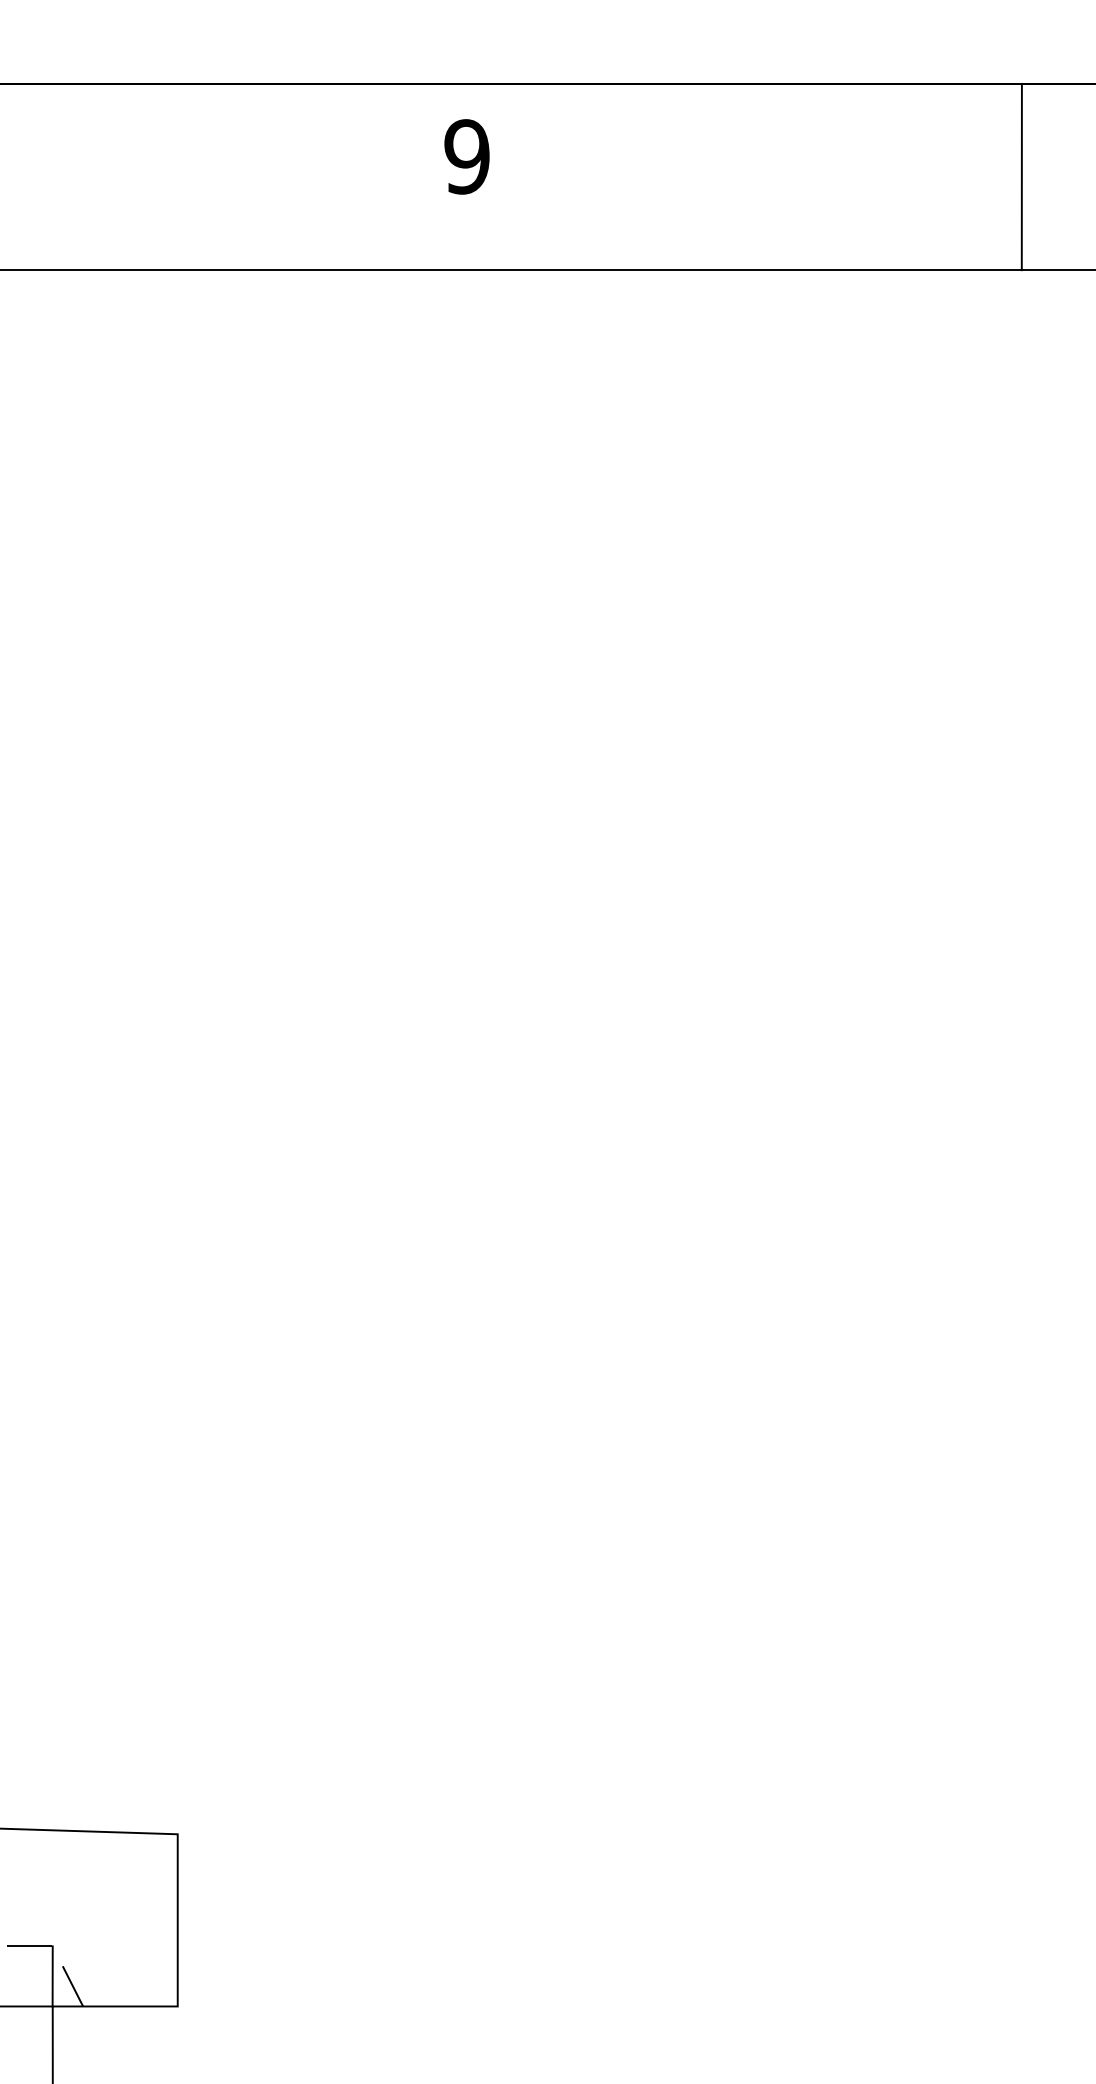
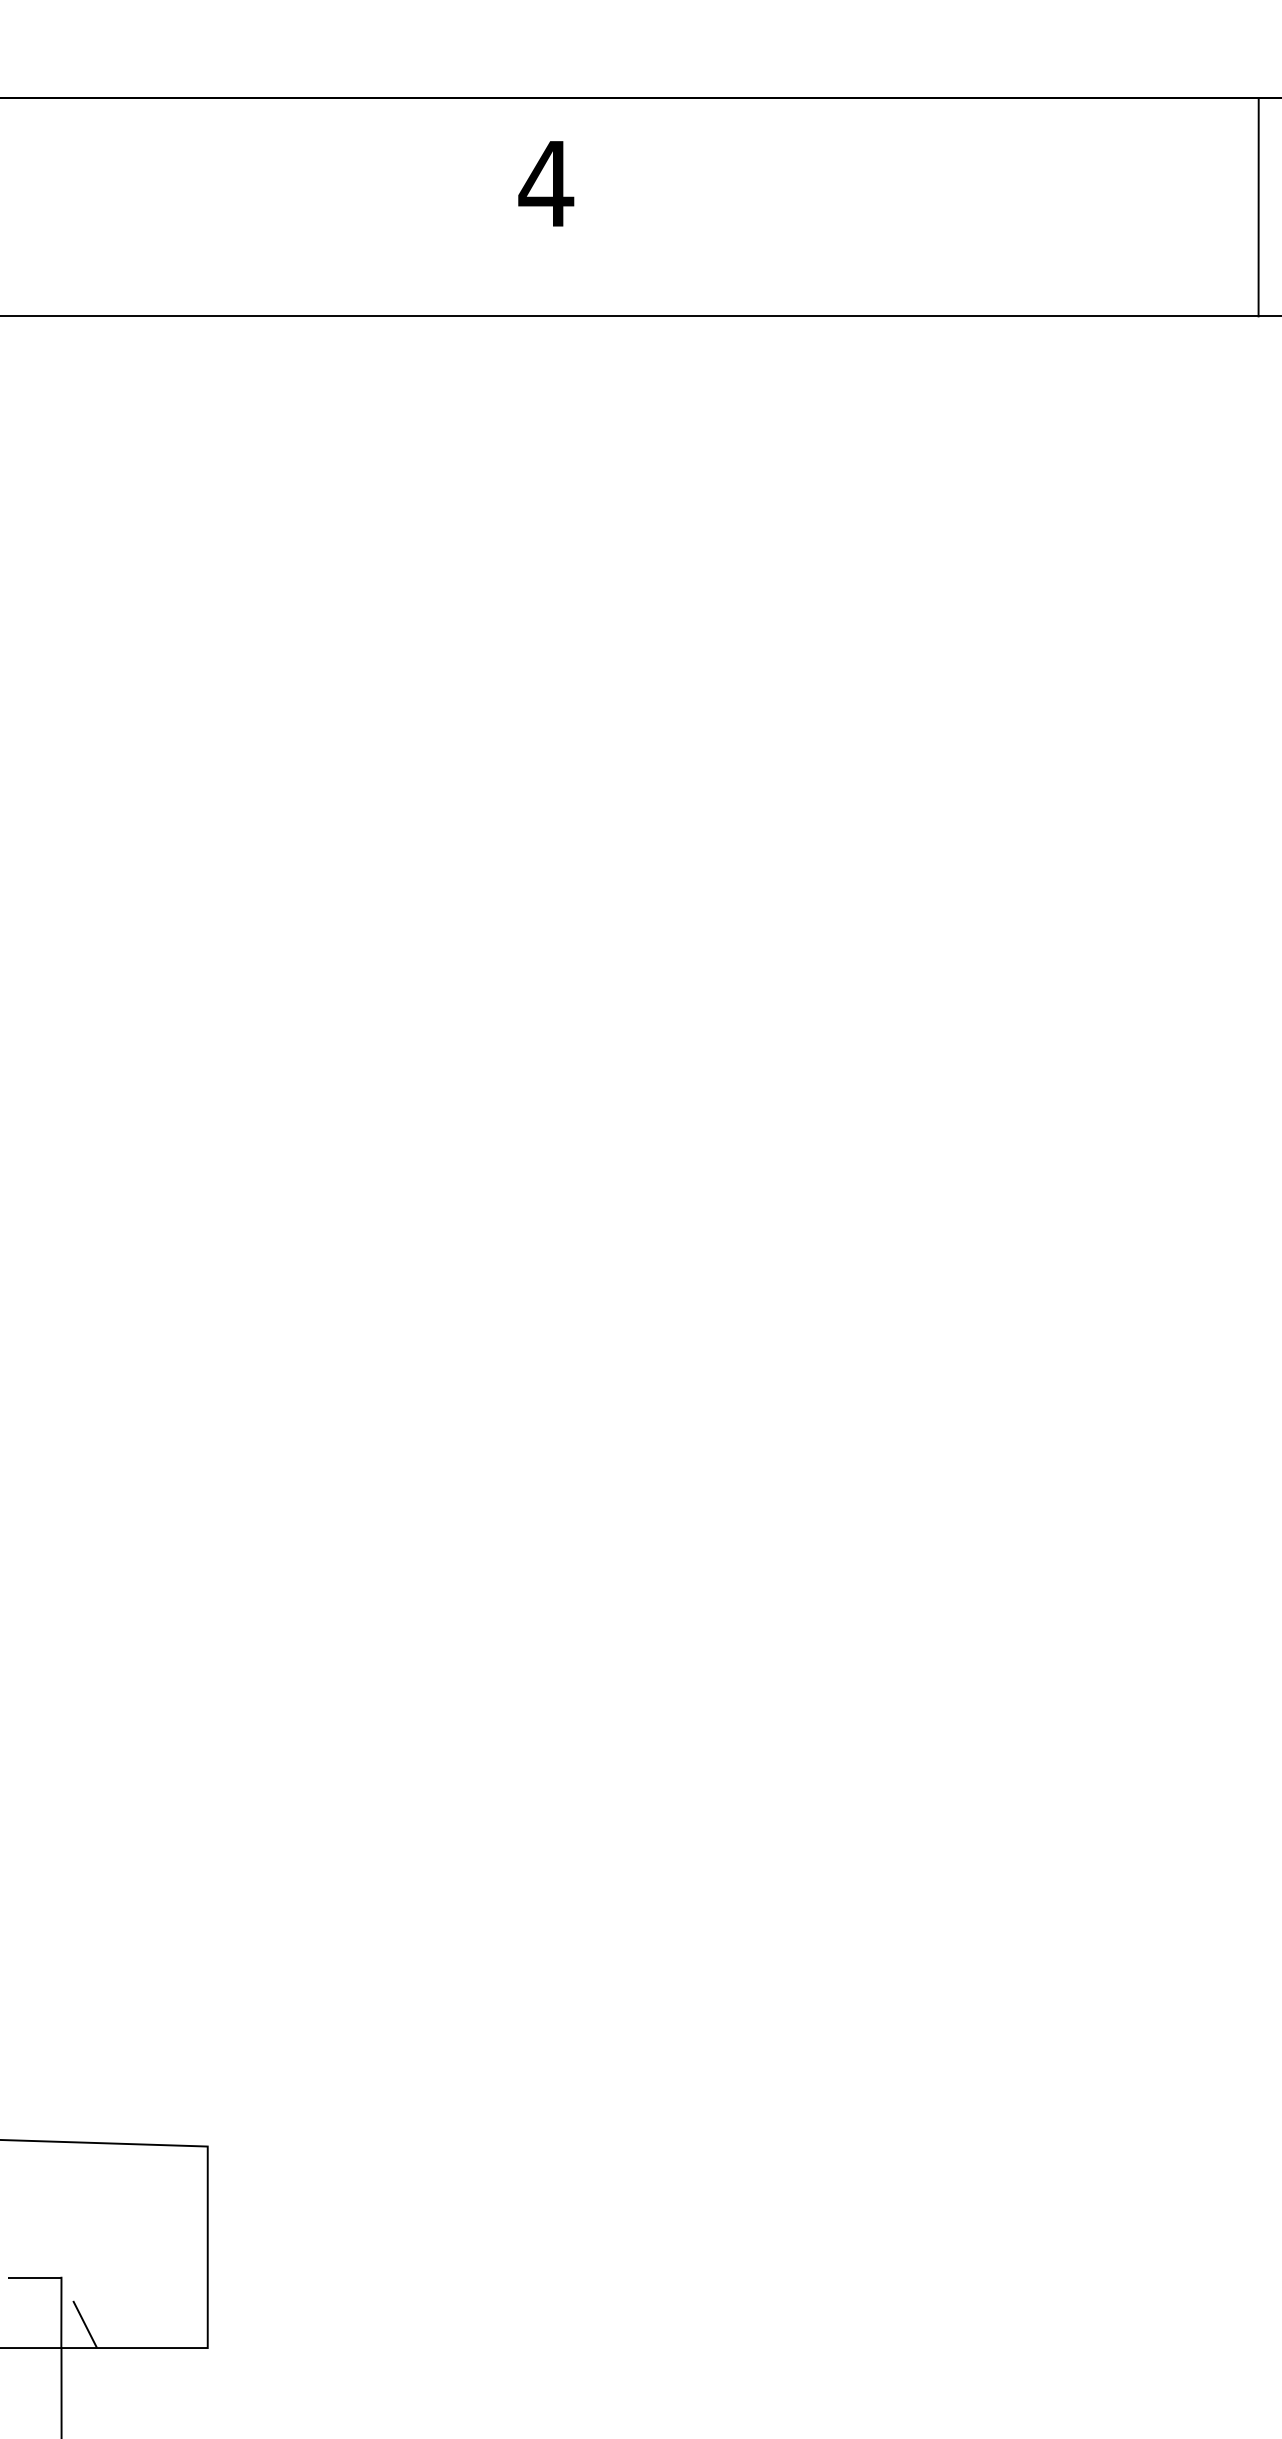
text: (466, 156) -> (545, 183), 9 -> 4
line: (1021, 176) -> (1258, 206), moved

